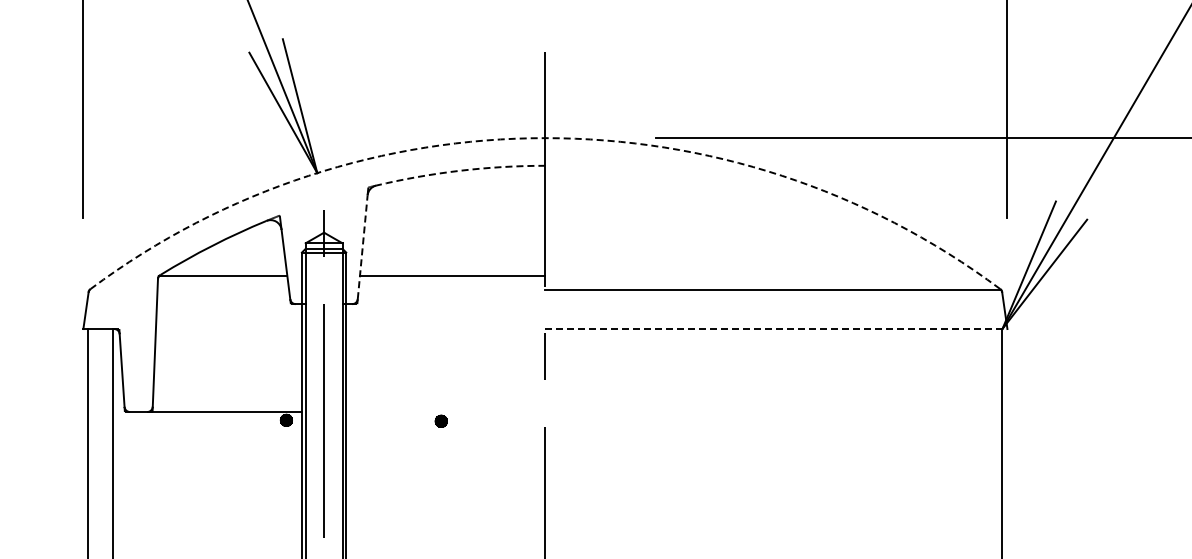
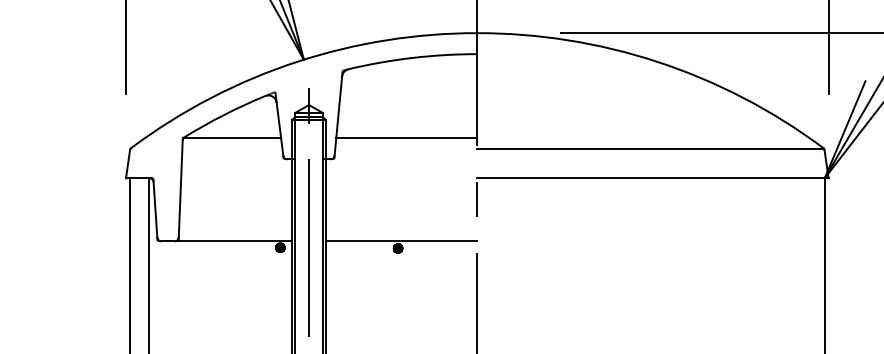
arc: (545, 138) -> (477, 33), dashed -> solid
arc: (460, 170) -> (412, 57), dashed -> solid
line: (362, 246) -> (338, 115), dashed -> solid
line: (776, 329) -> (652, 178), dashed -> solid
line: (445, 412) -> (401, 241), added

